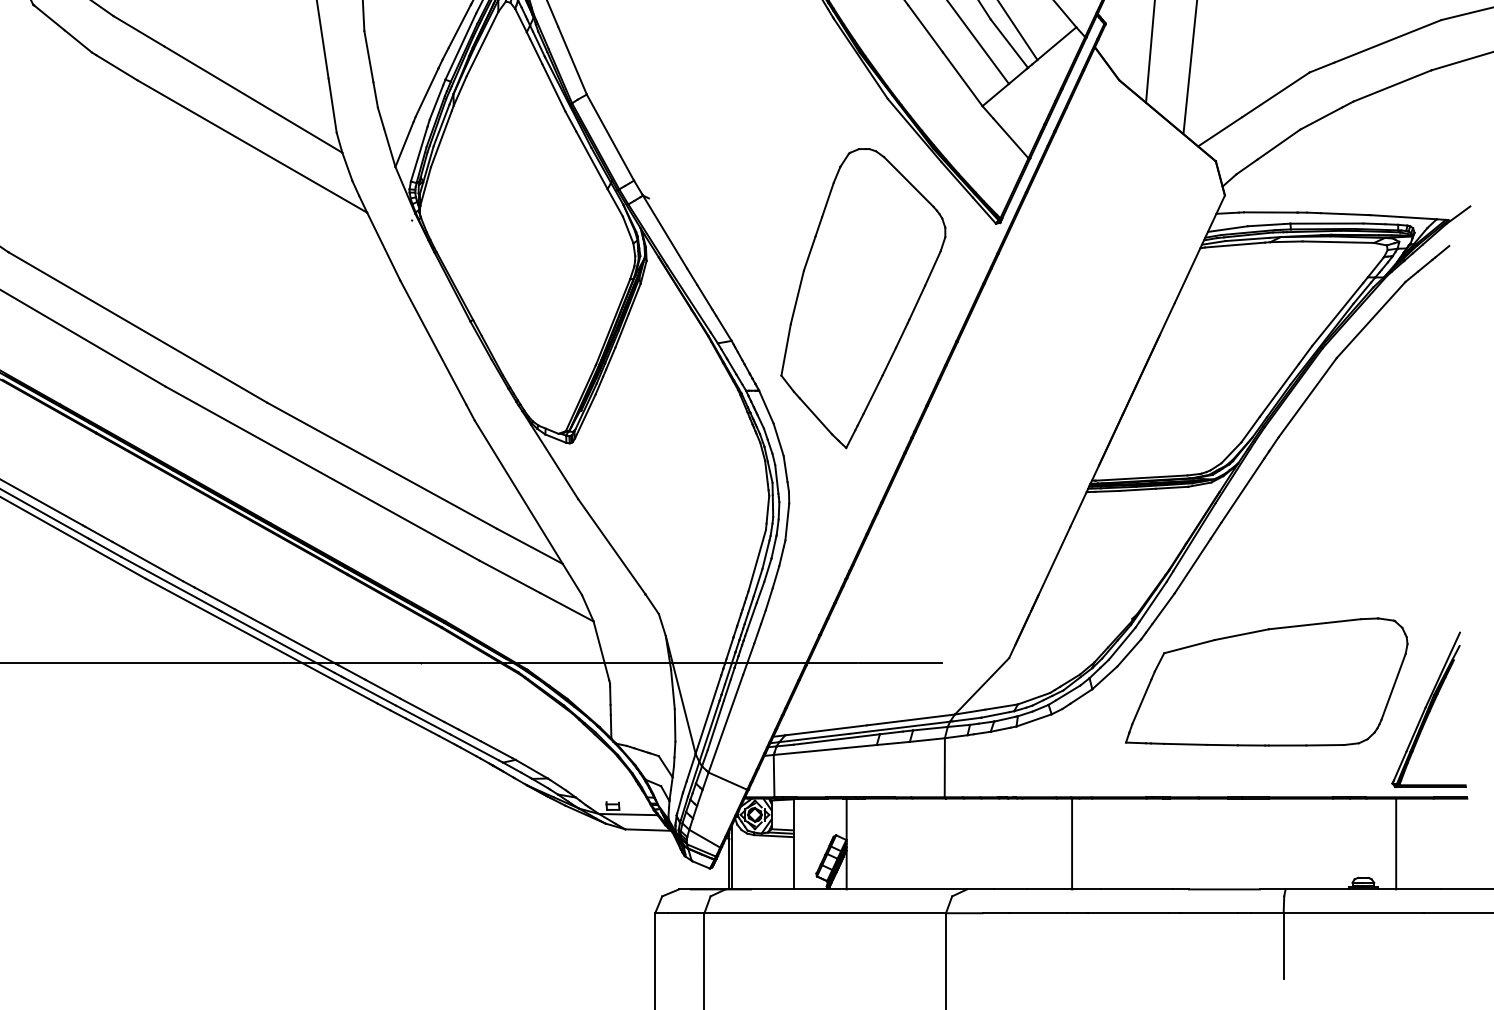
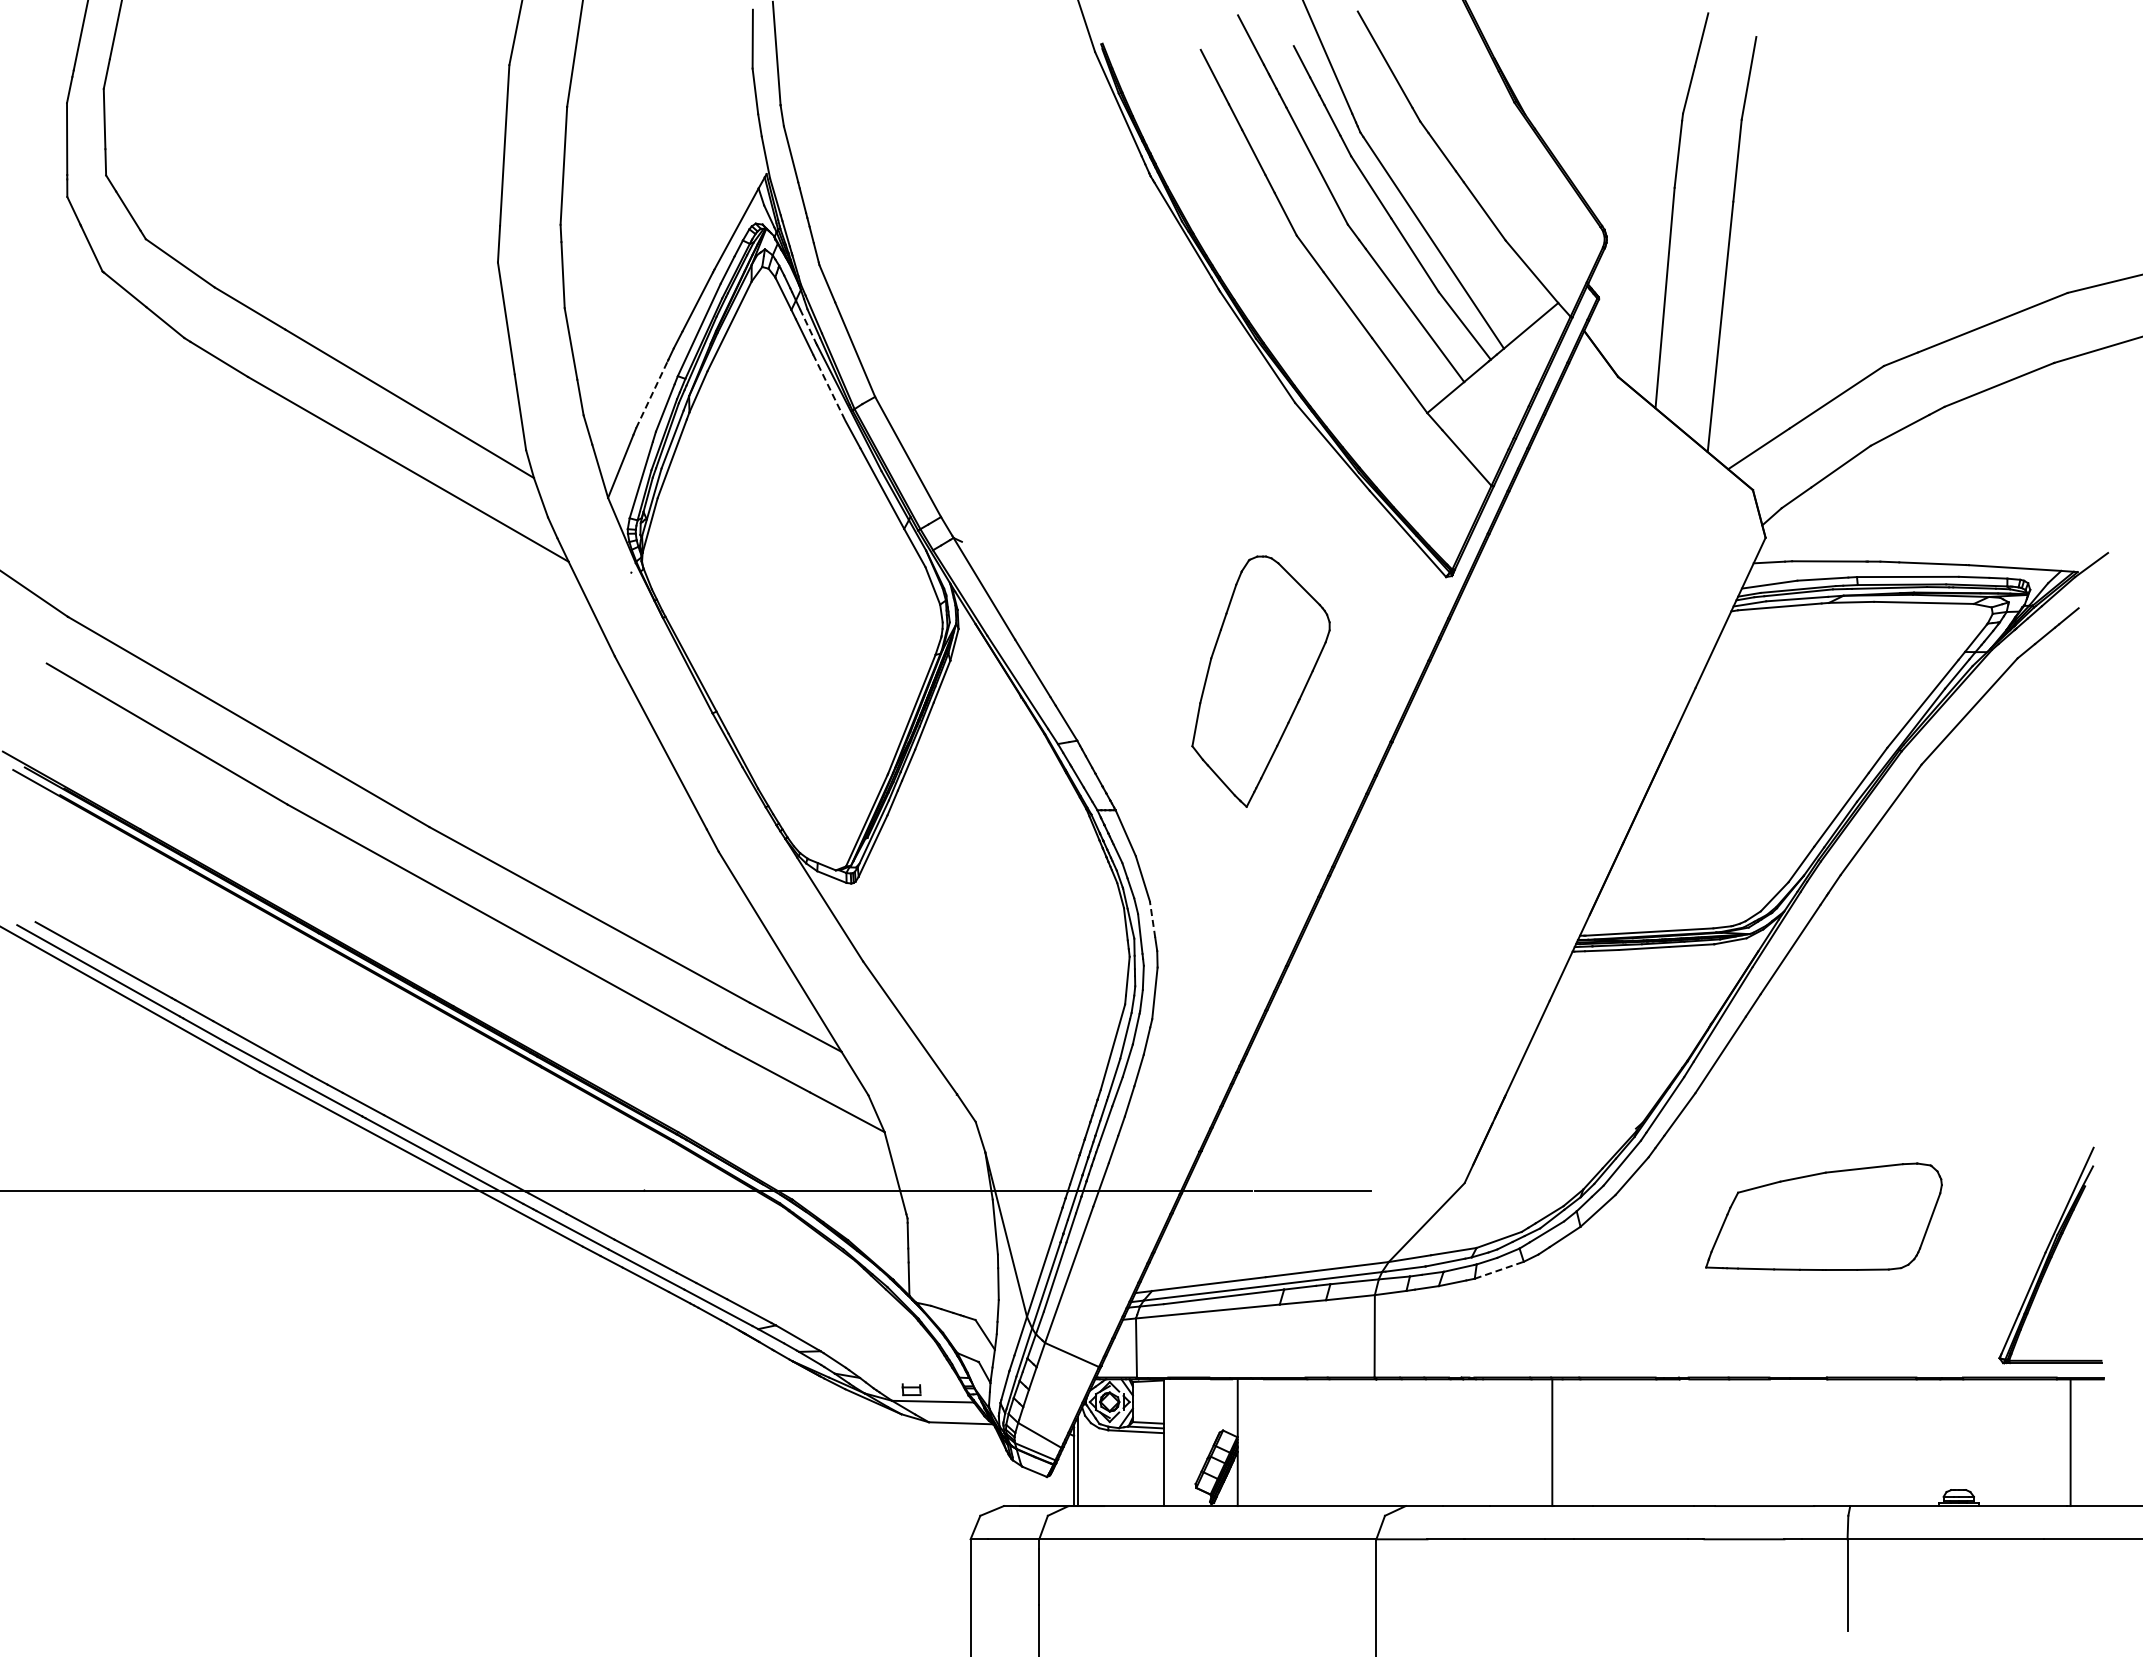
line: (539, 44) -> (808, 326), solid -> dashed
line: (554, 87) -> (829, 387), solid -> dashed
line: (427, 92) -> (652, 394), solid -> dashed
part: (862, 298) -> (1260, 681), size x0.6
line: (785, 469) -> (1152, 919), solid -> dashed
part: (1266, 681) -> (1823, 1216), size x0.6
line: (1034, 720) -> (1499, 1270), solid -> dashed
line: (1396, 843) -> (2070, 1442), moved

